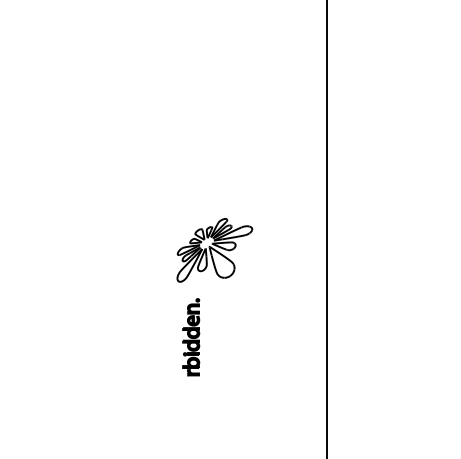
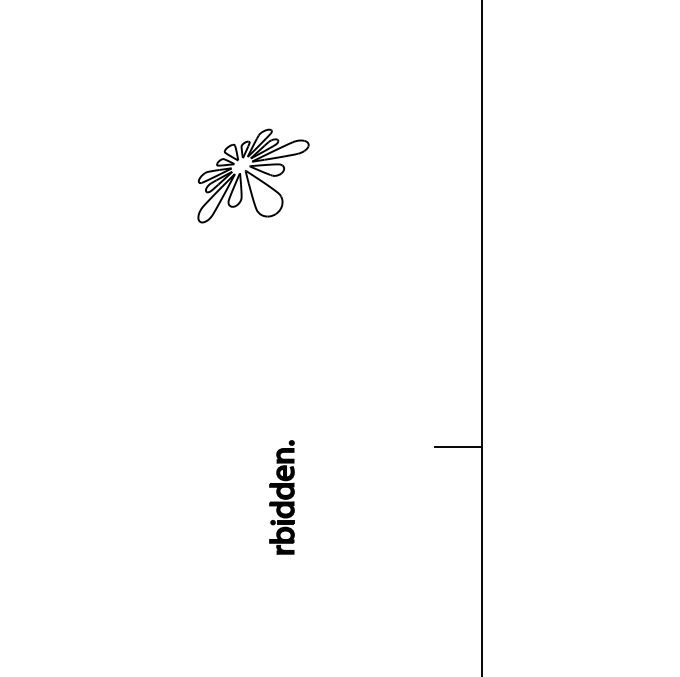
part: (214, 250) -> (252, 176), moved
line: (310, 303) -> (458, 447), added

